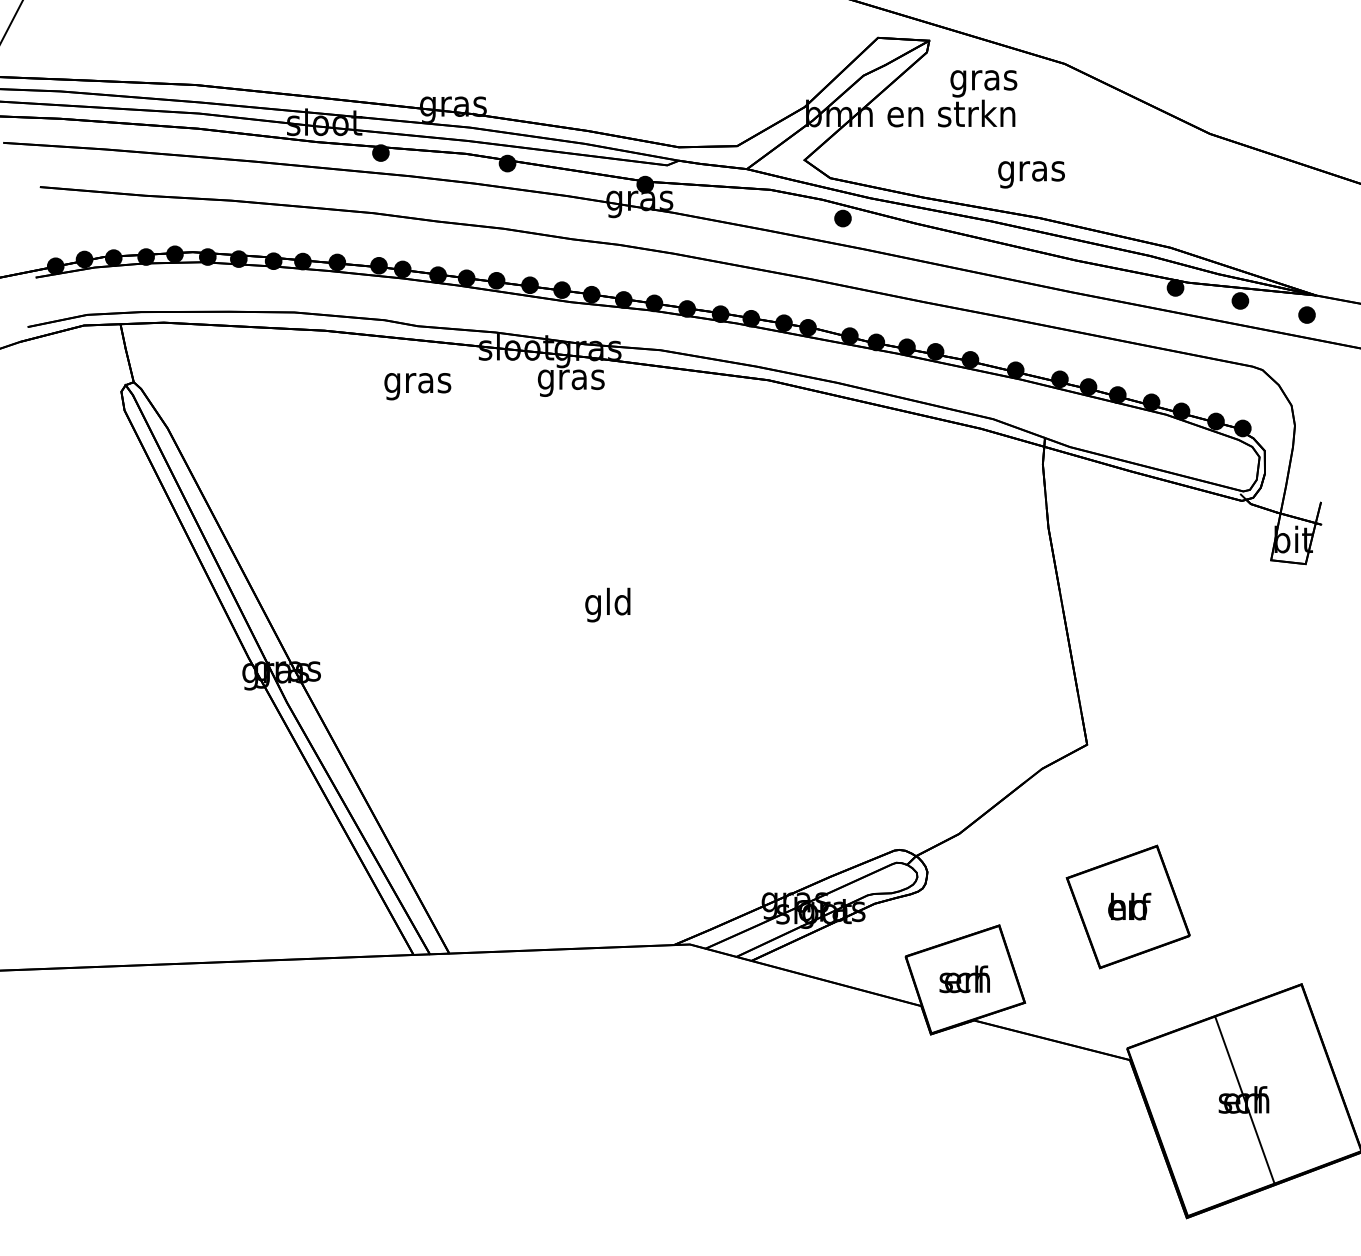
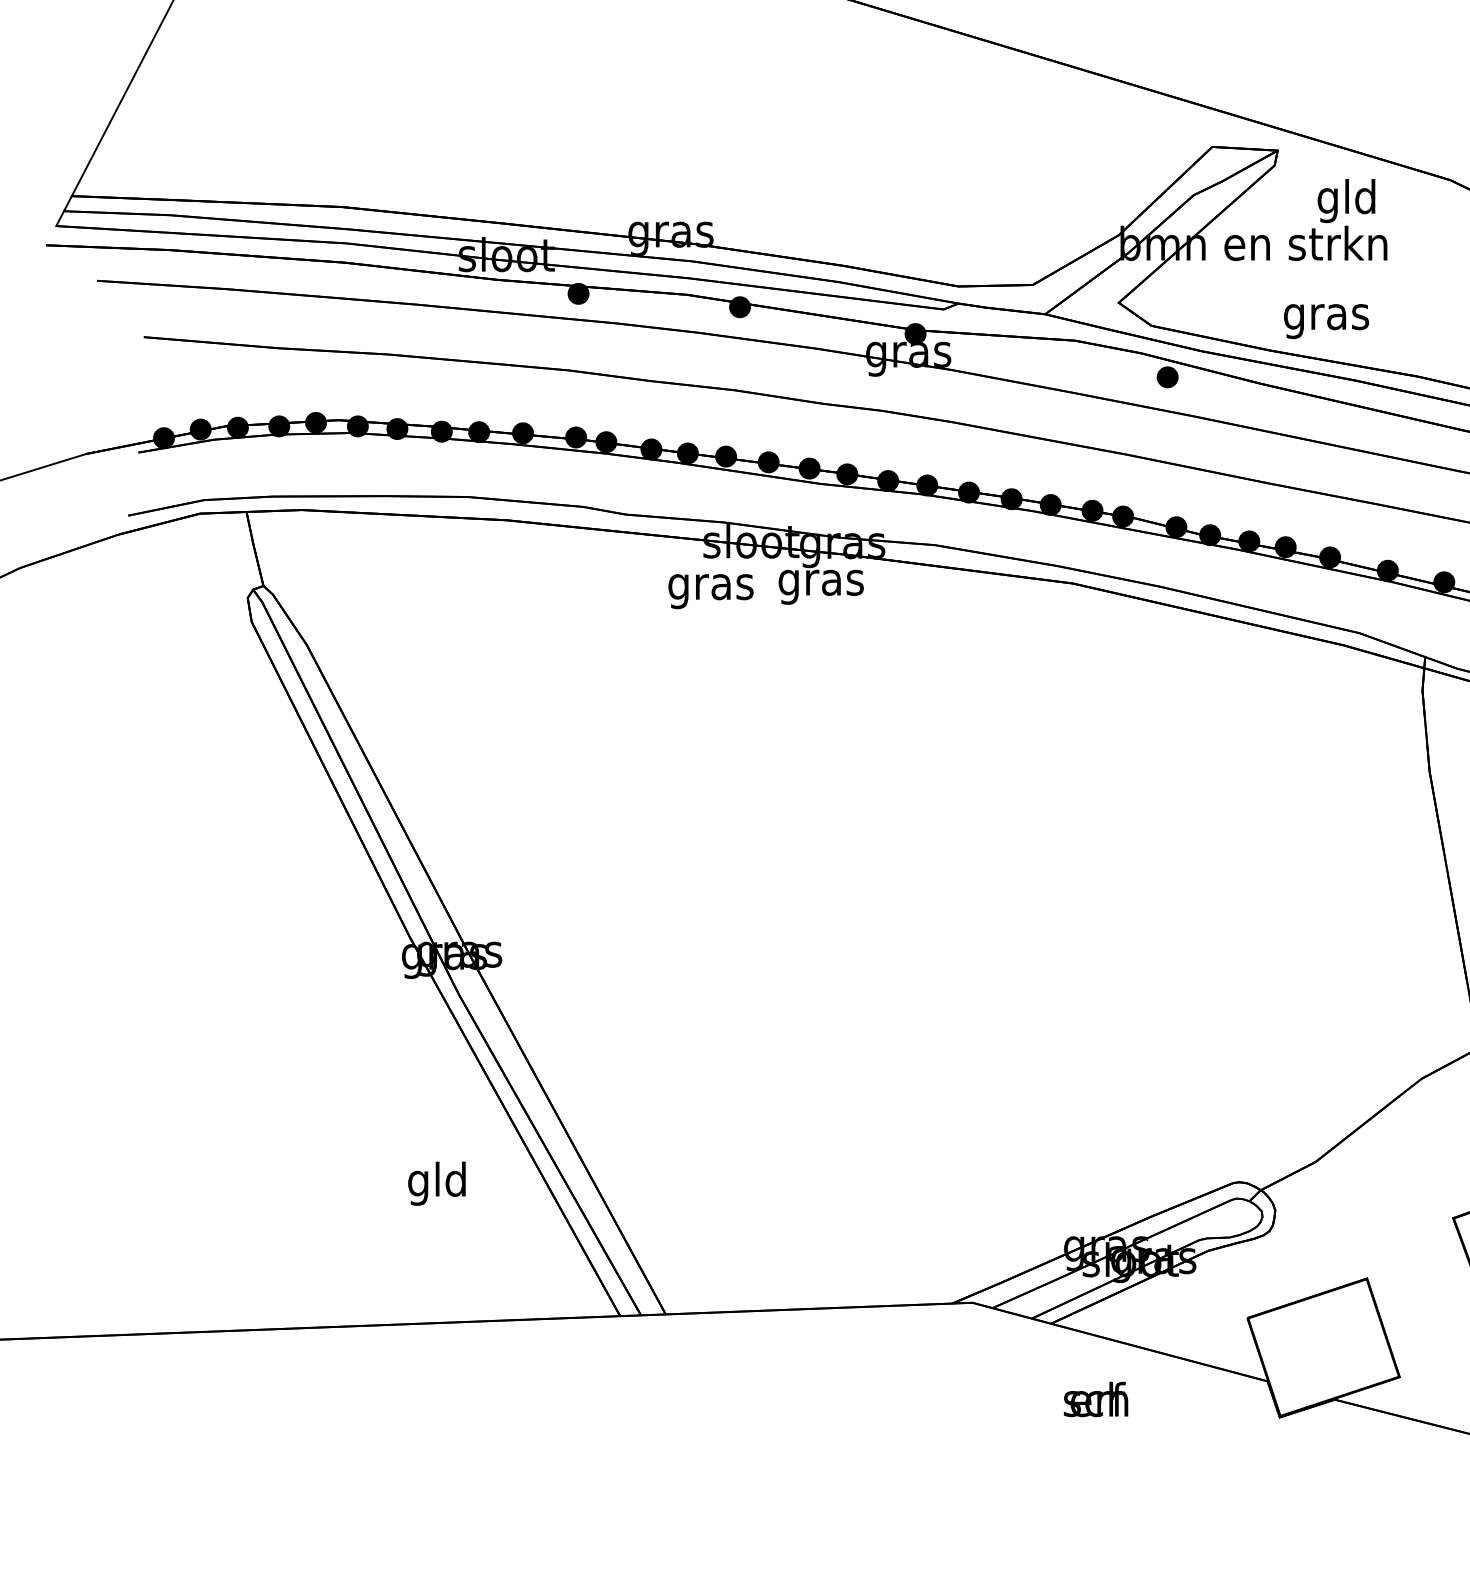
text: (983, 80) -> (1346, 201), gras -> gld
text: (1031, 174) -> (1326, 321), moved
text: (417, 386) -> (710, 591), moved
text: (607, 604) -> (436, 1182), moved
text: (964, 979) -> (1095, 1399), moved

